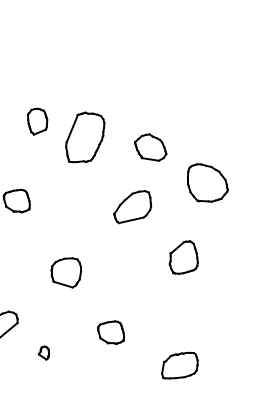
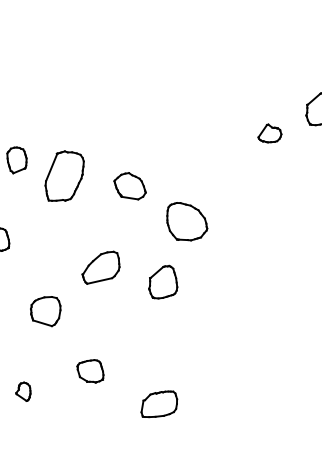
part: (132, 206) -> (100, 267), moved
part: (184, 256) -> (163, 281), moved
part: (44, 352) -> (23, 391), size x1.43

